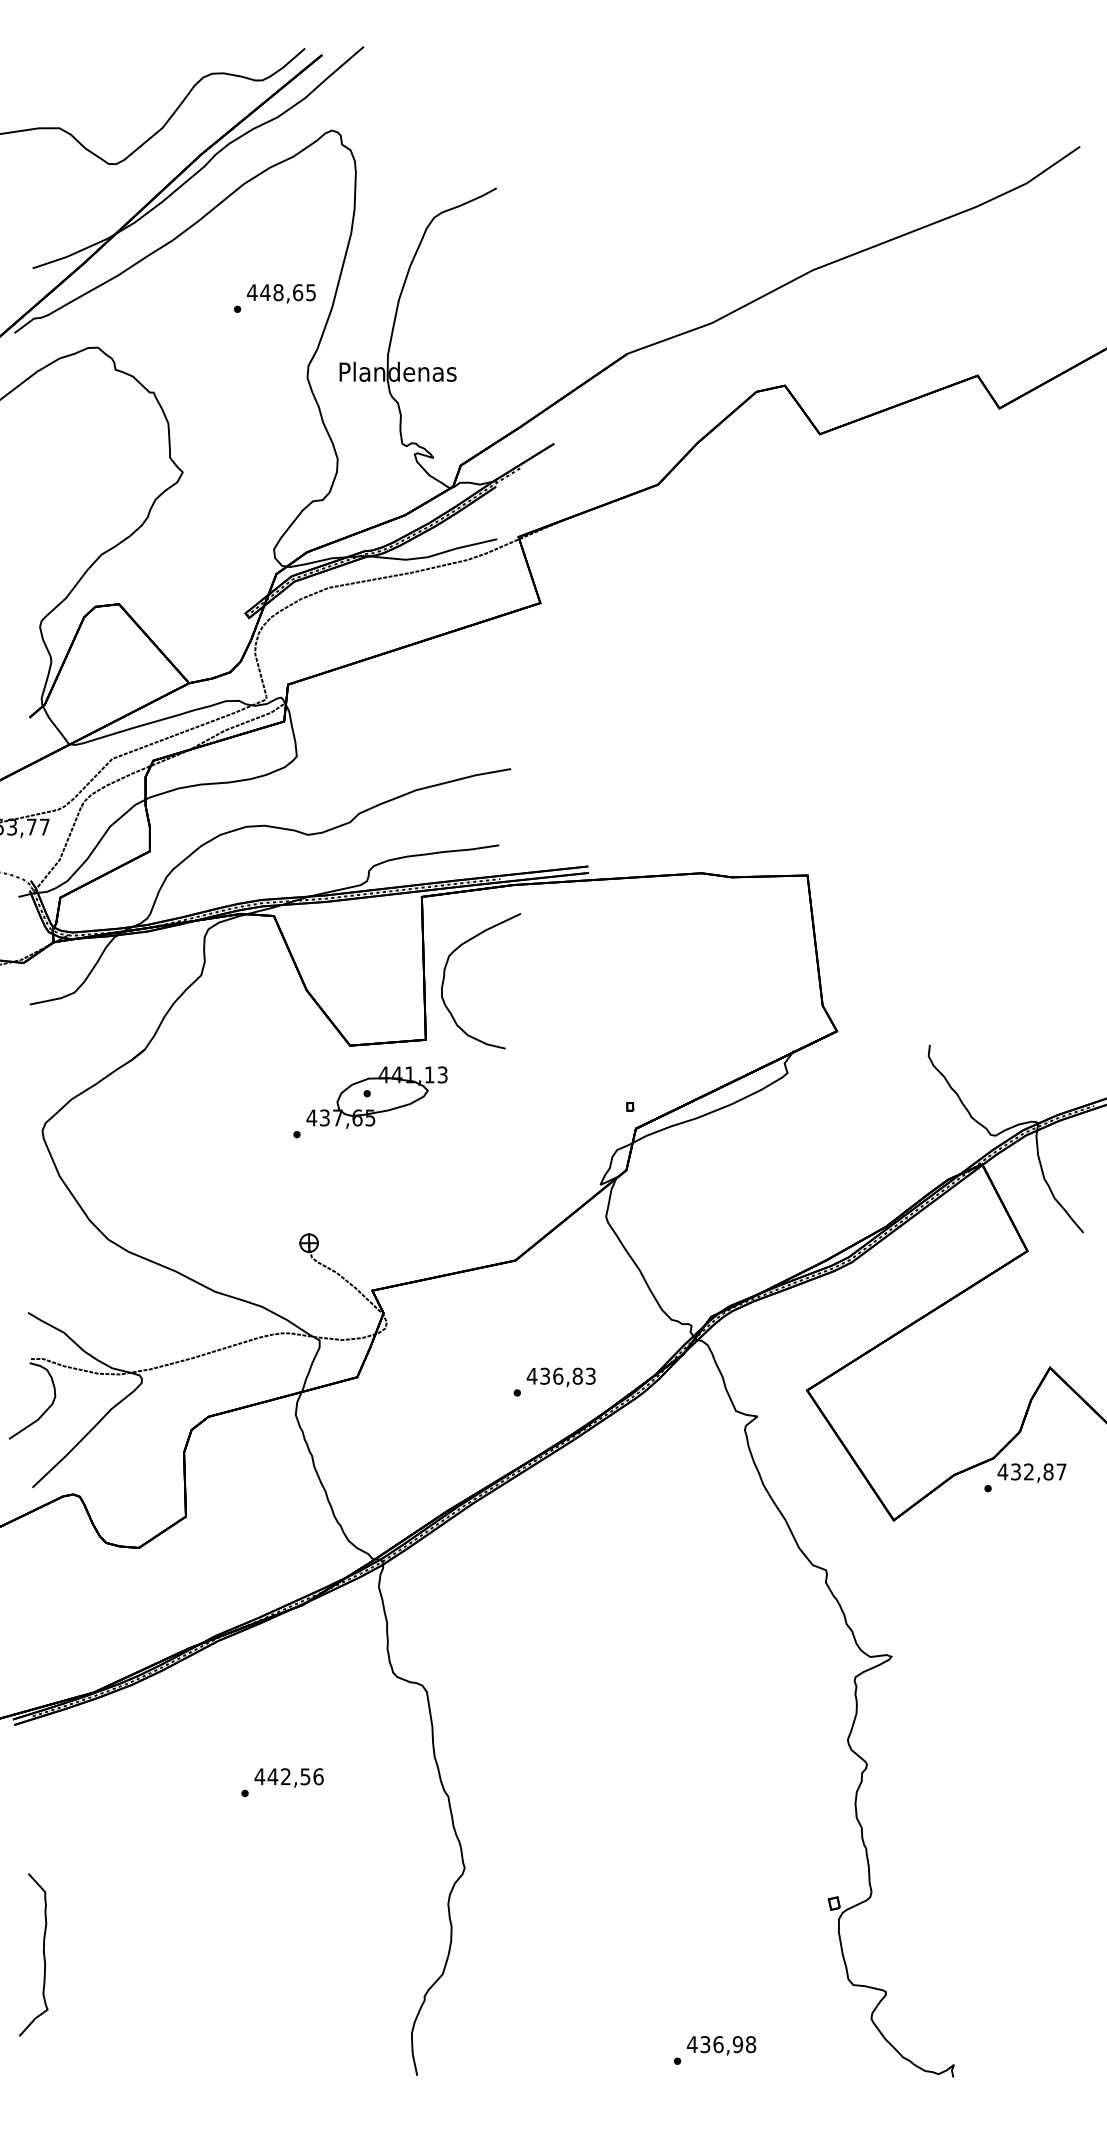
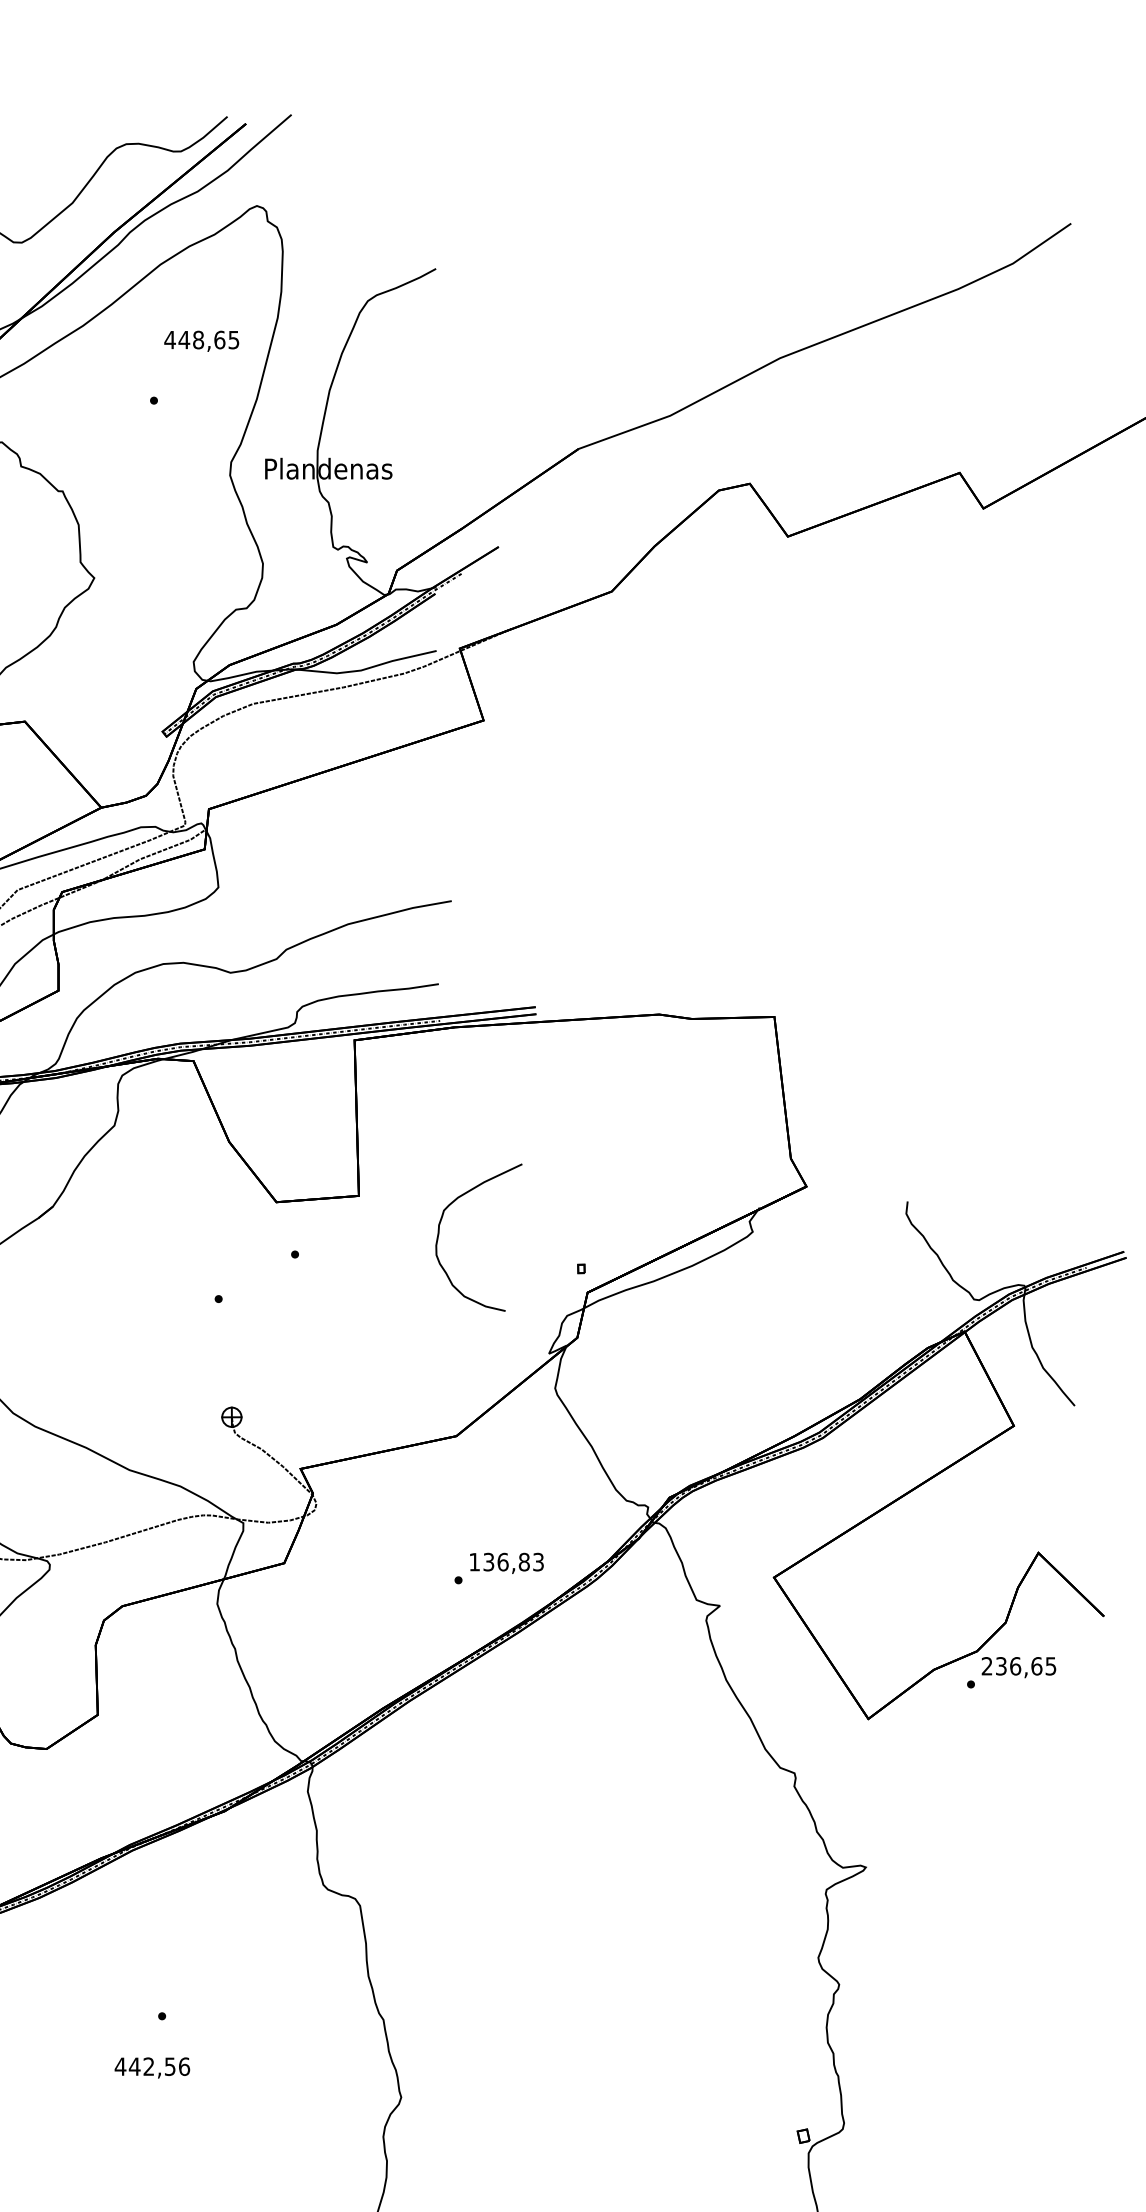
text: (281, 293) -> (201, 340), moved
curve: (445, 974) -> (440, 1230), moved
part: (376, 1097) -> (305, 1258), removed
text: (531, 1376) -> (473, 1562), 436,83 -> 136,83
text: (1031, 1471) -> (1018, 1665), 432,87 -> 236,65
text: (288, 1777) -> (151, 2067), moved

